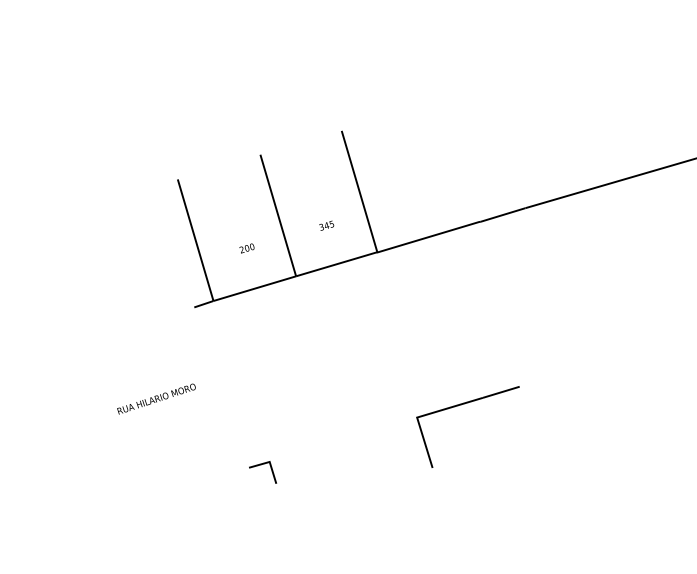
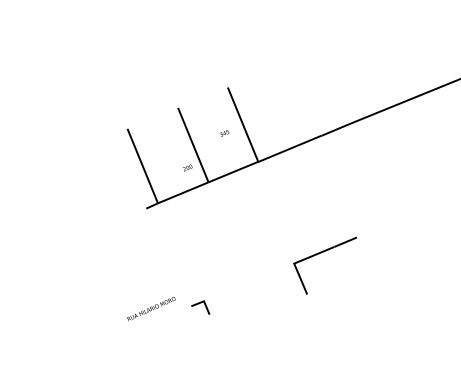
text: (326, 225) -> (224, 133), moved
text: (246, 247) -> (187, 167), moved
text: (156, 398) -> (151, 308), moved

